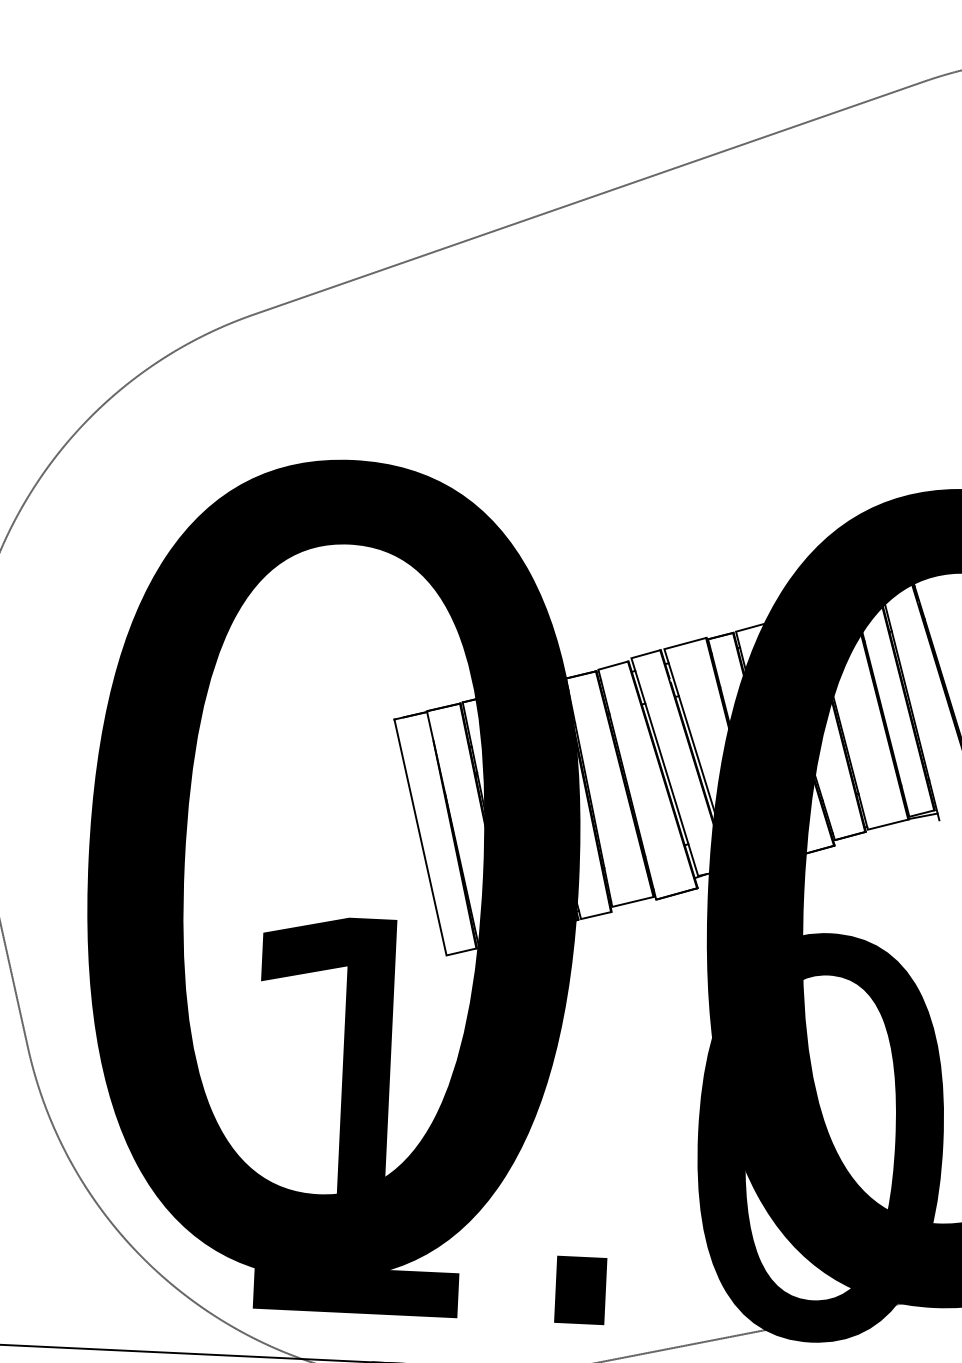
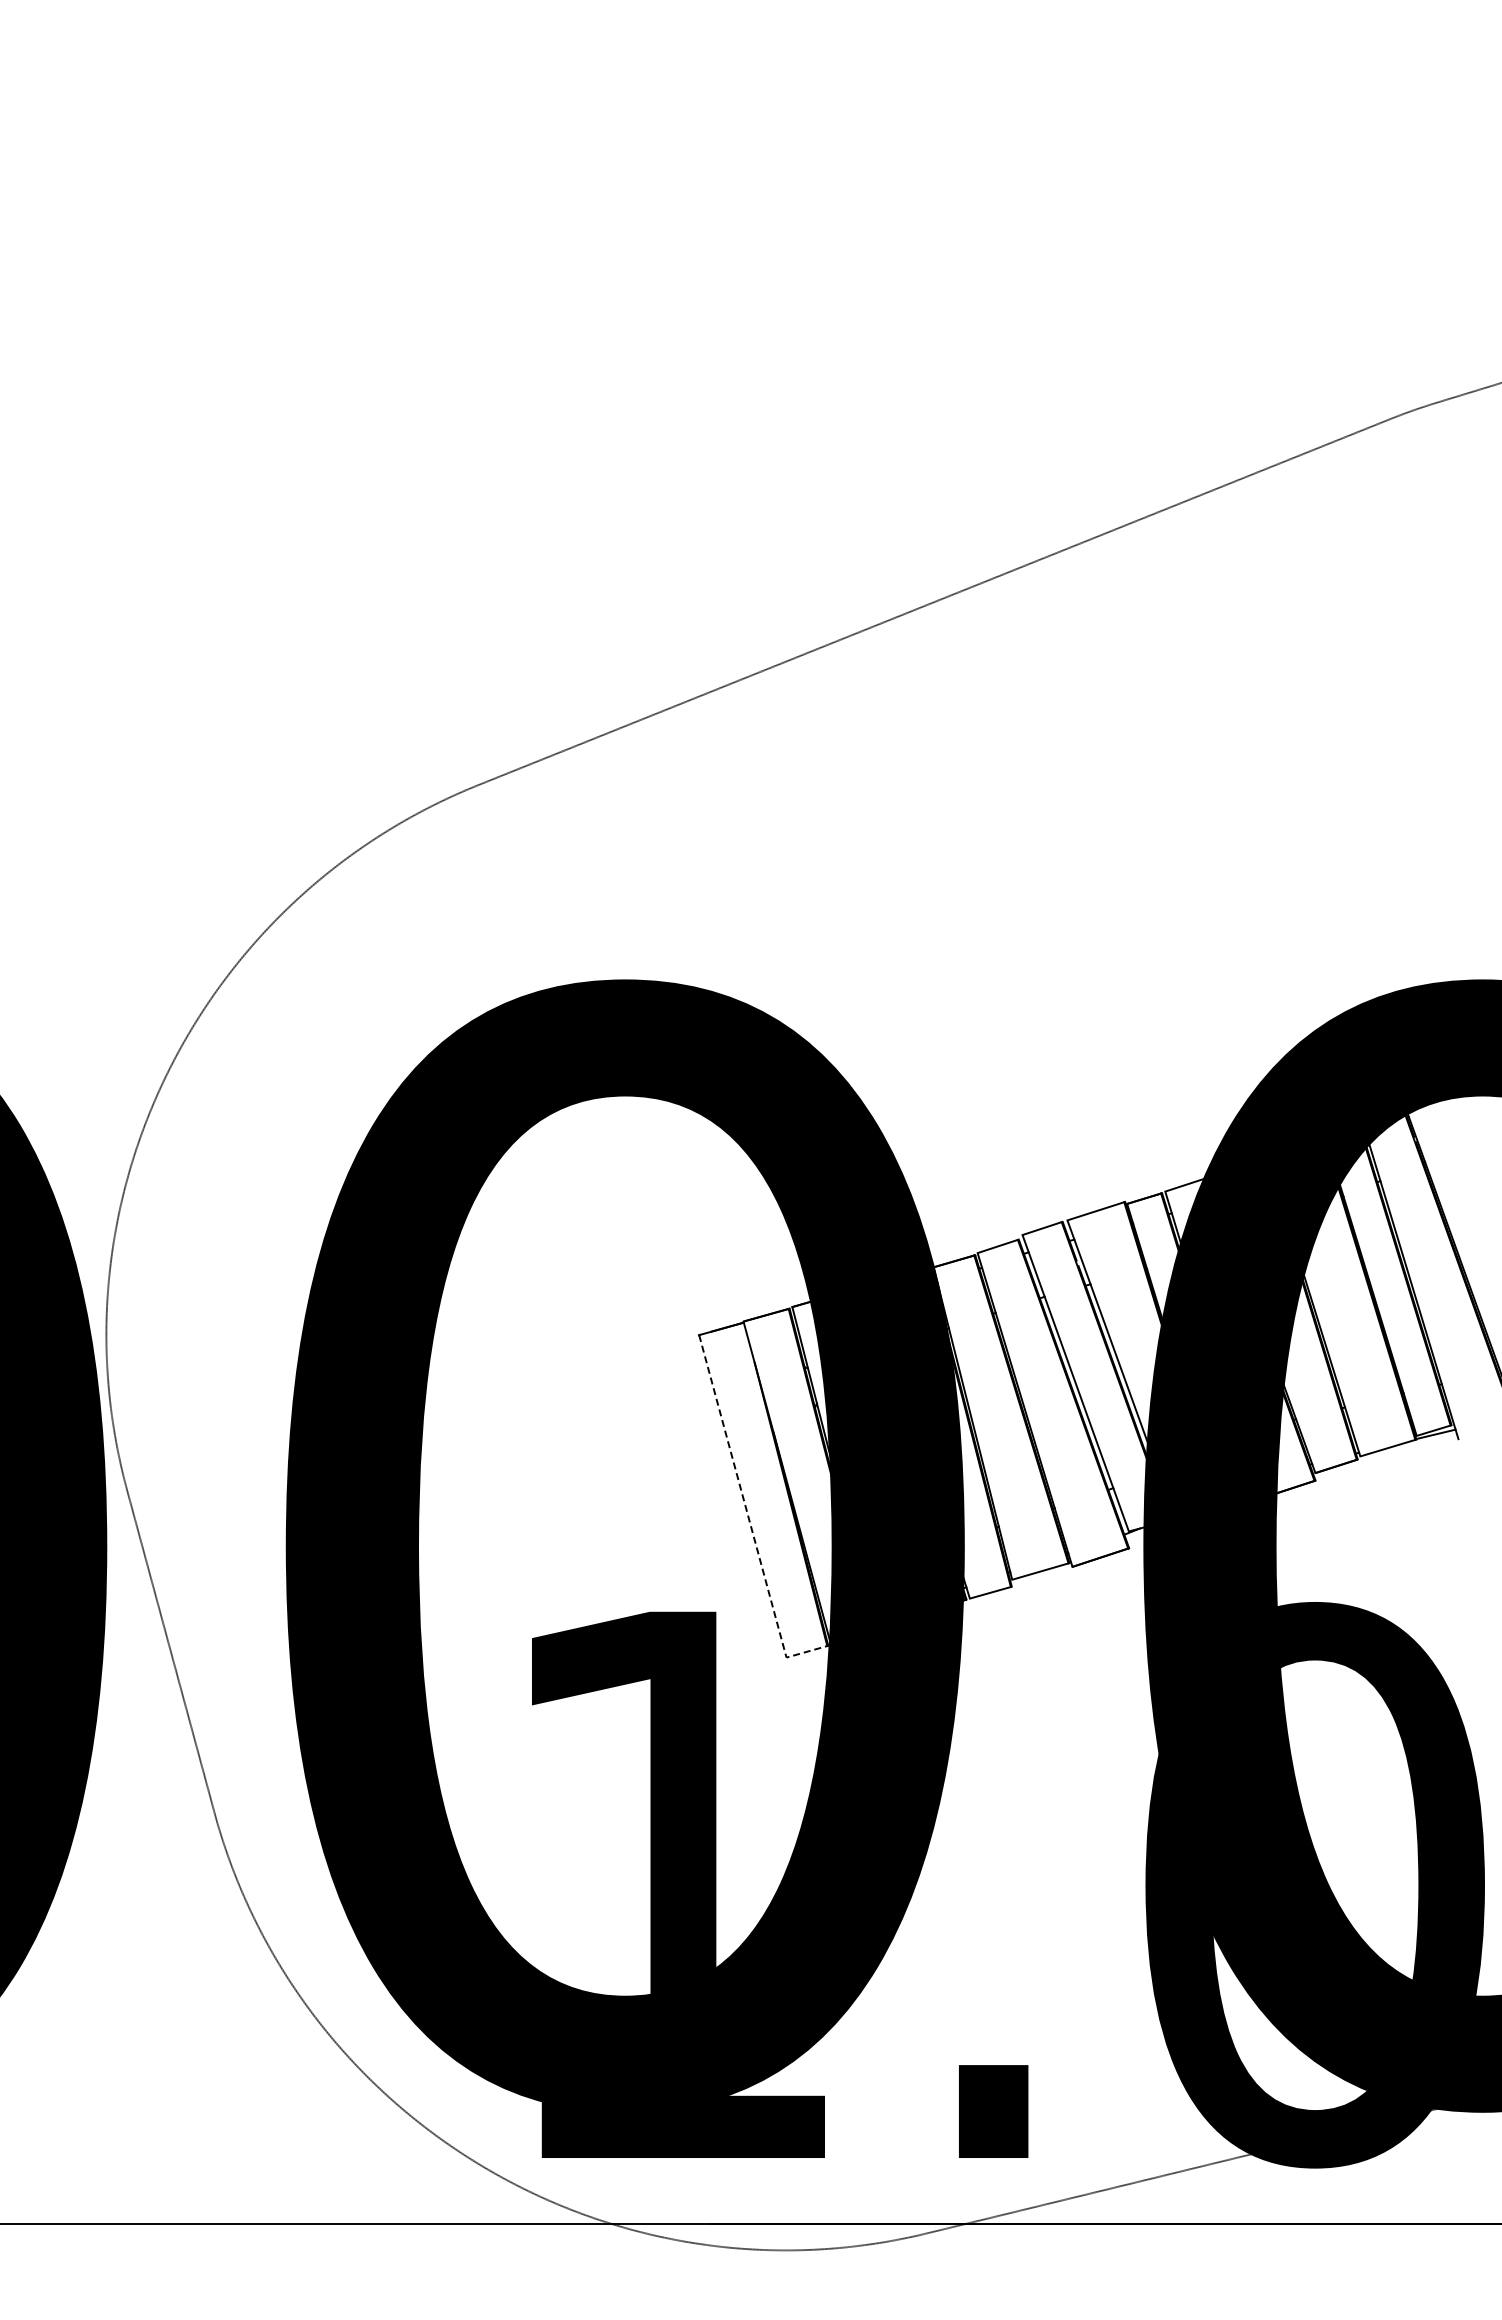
line: (423, 853) -> (748, 1518), solid -> dashed

